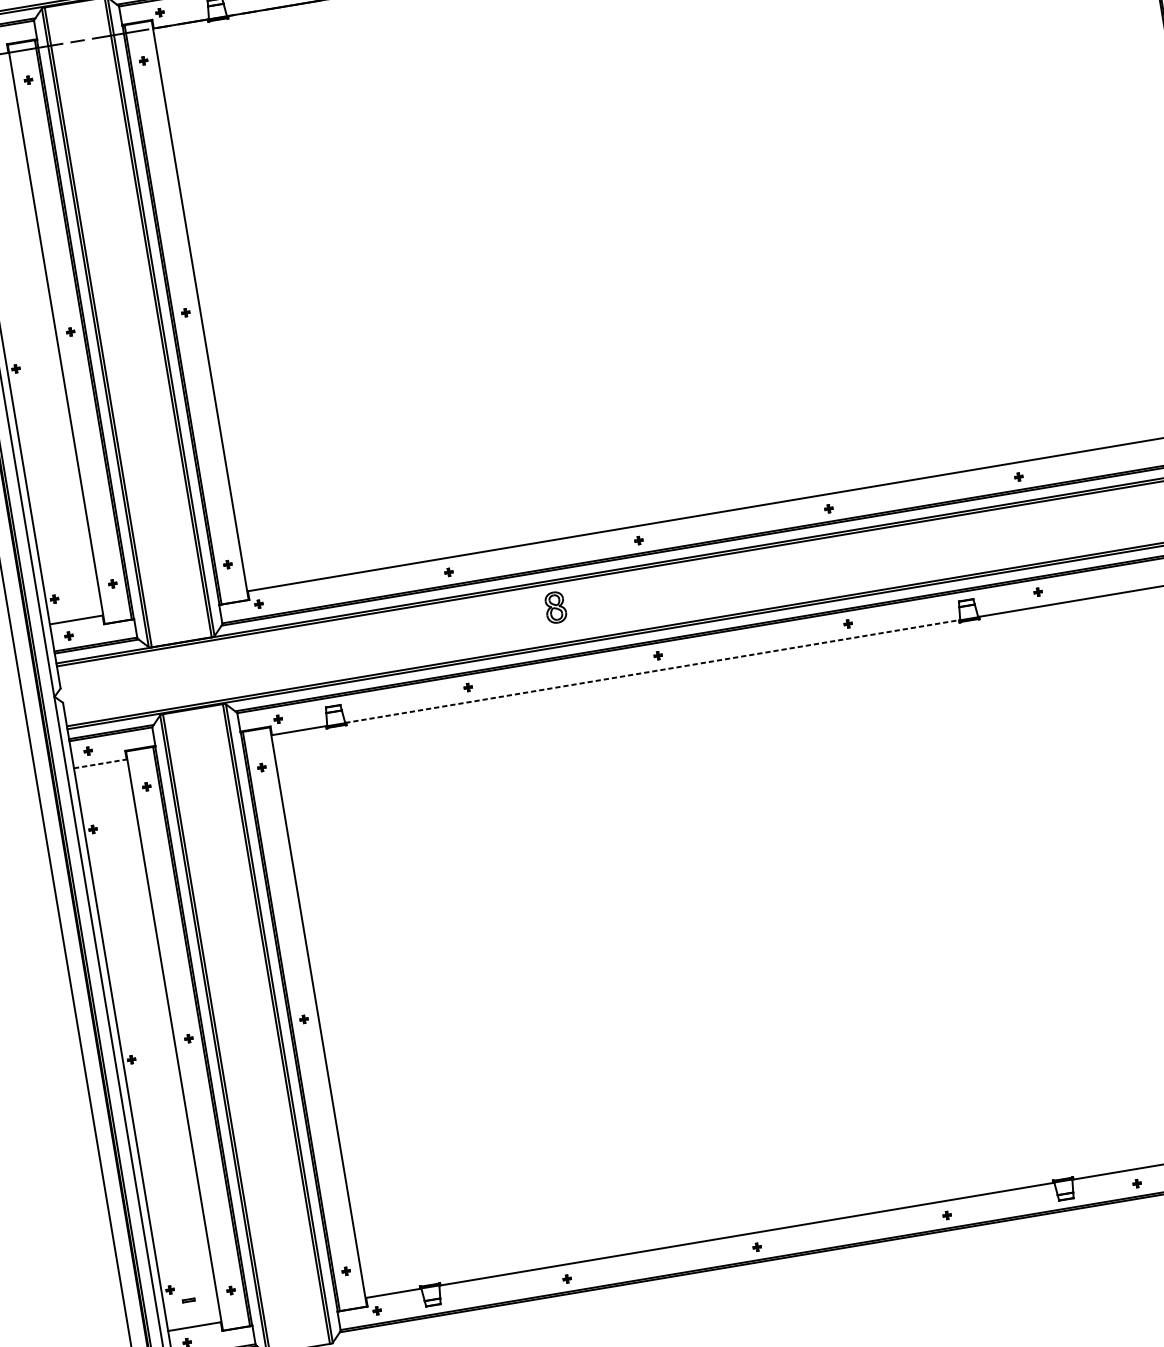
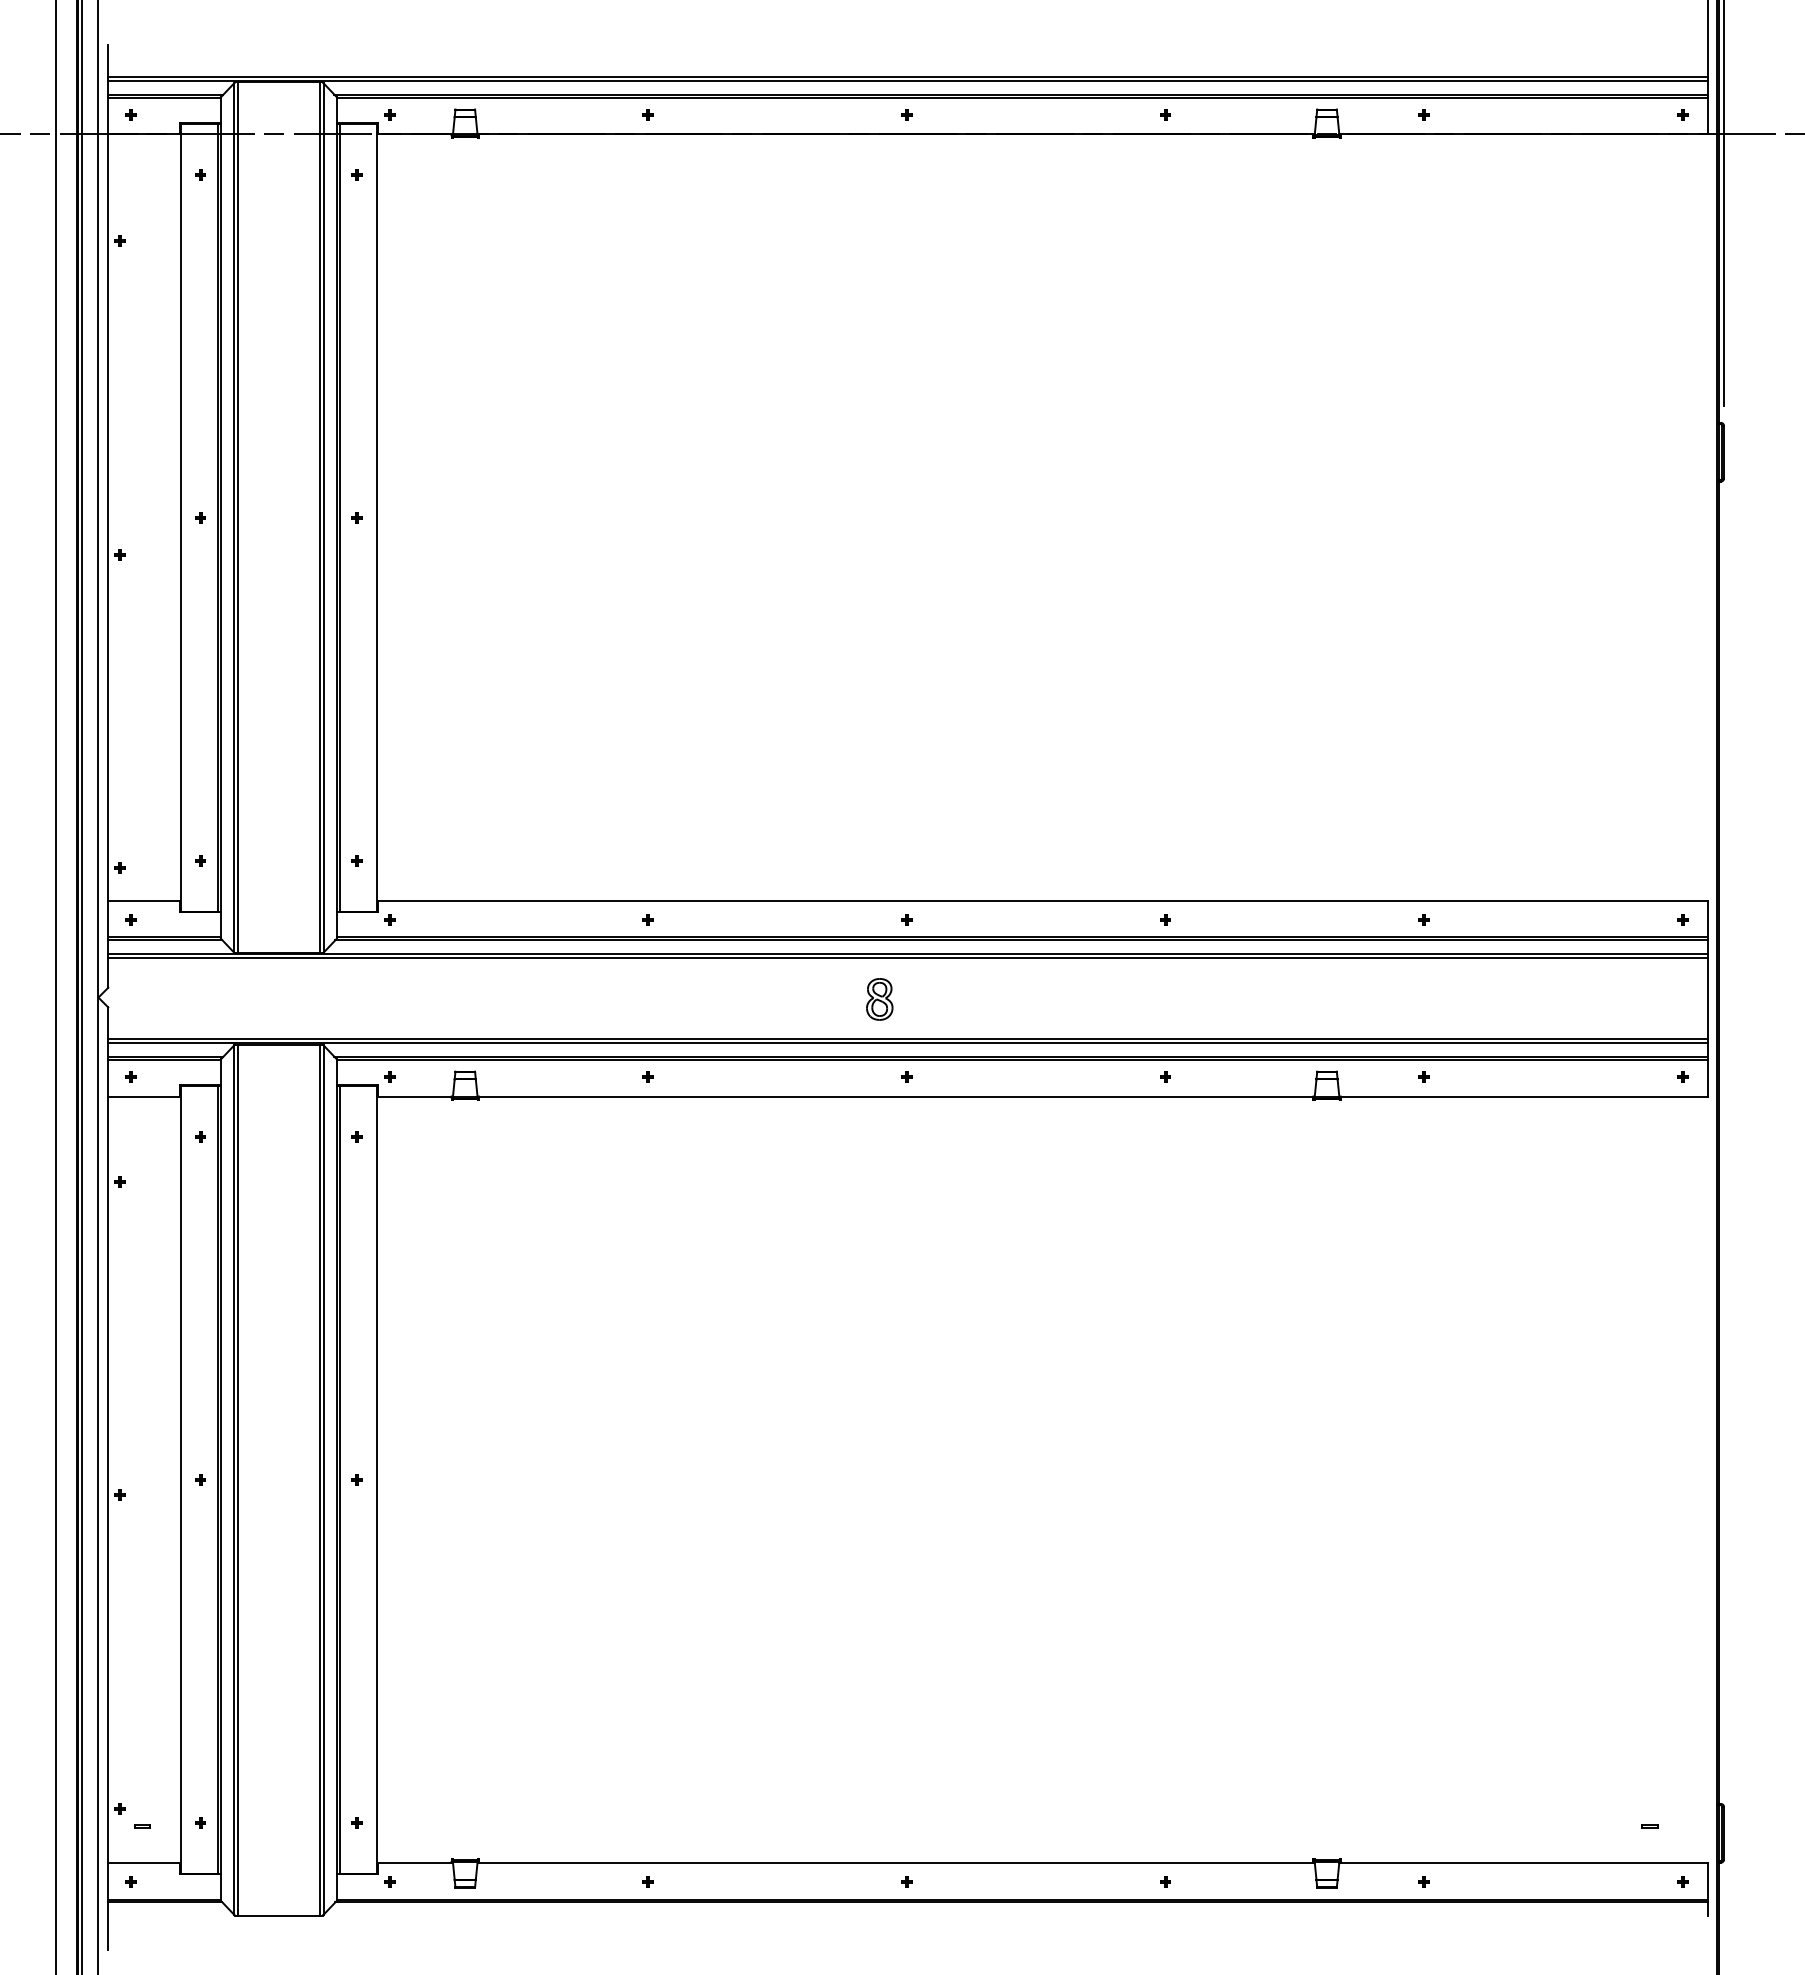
part: (555, 607) -> (879, 999), moved
line: (652, 671) -> (896, 1096), dashed -> solid
line: (100, 763) -> (144, 1096), dashed -> solid

